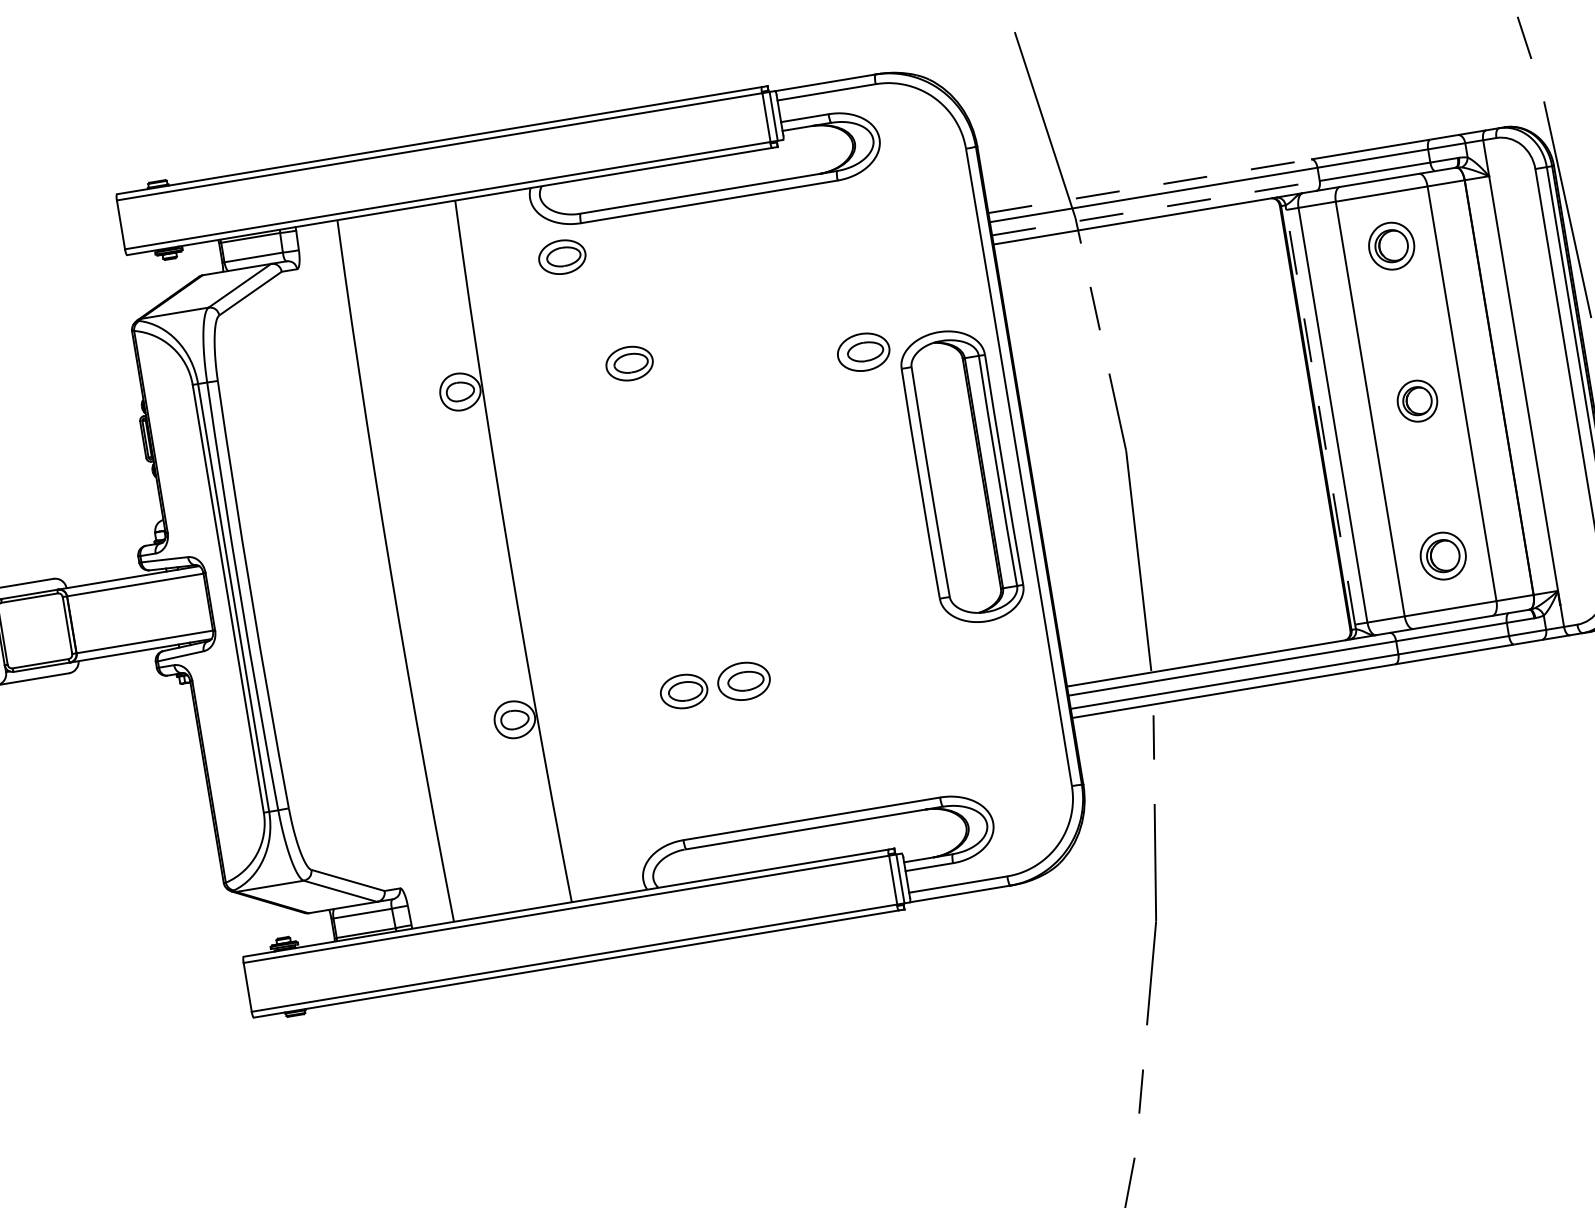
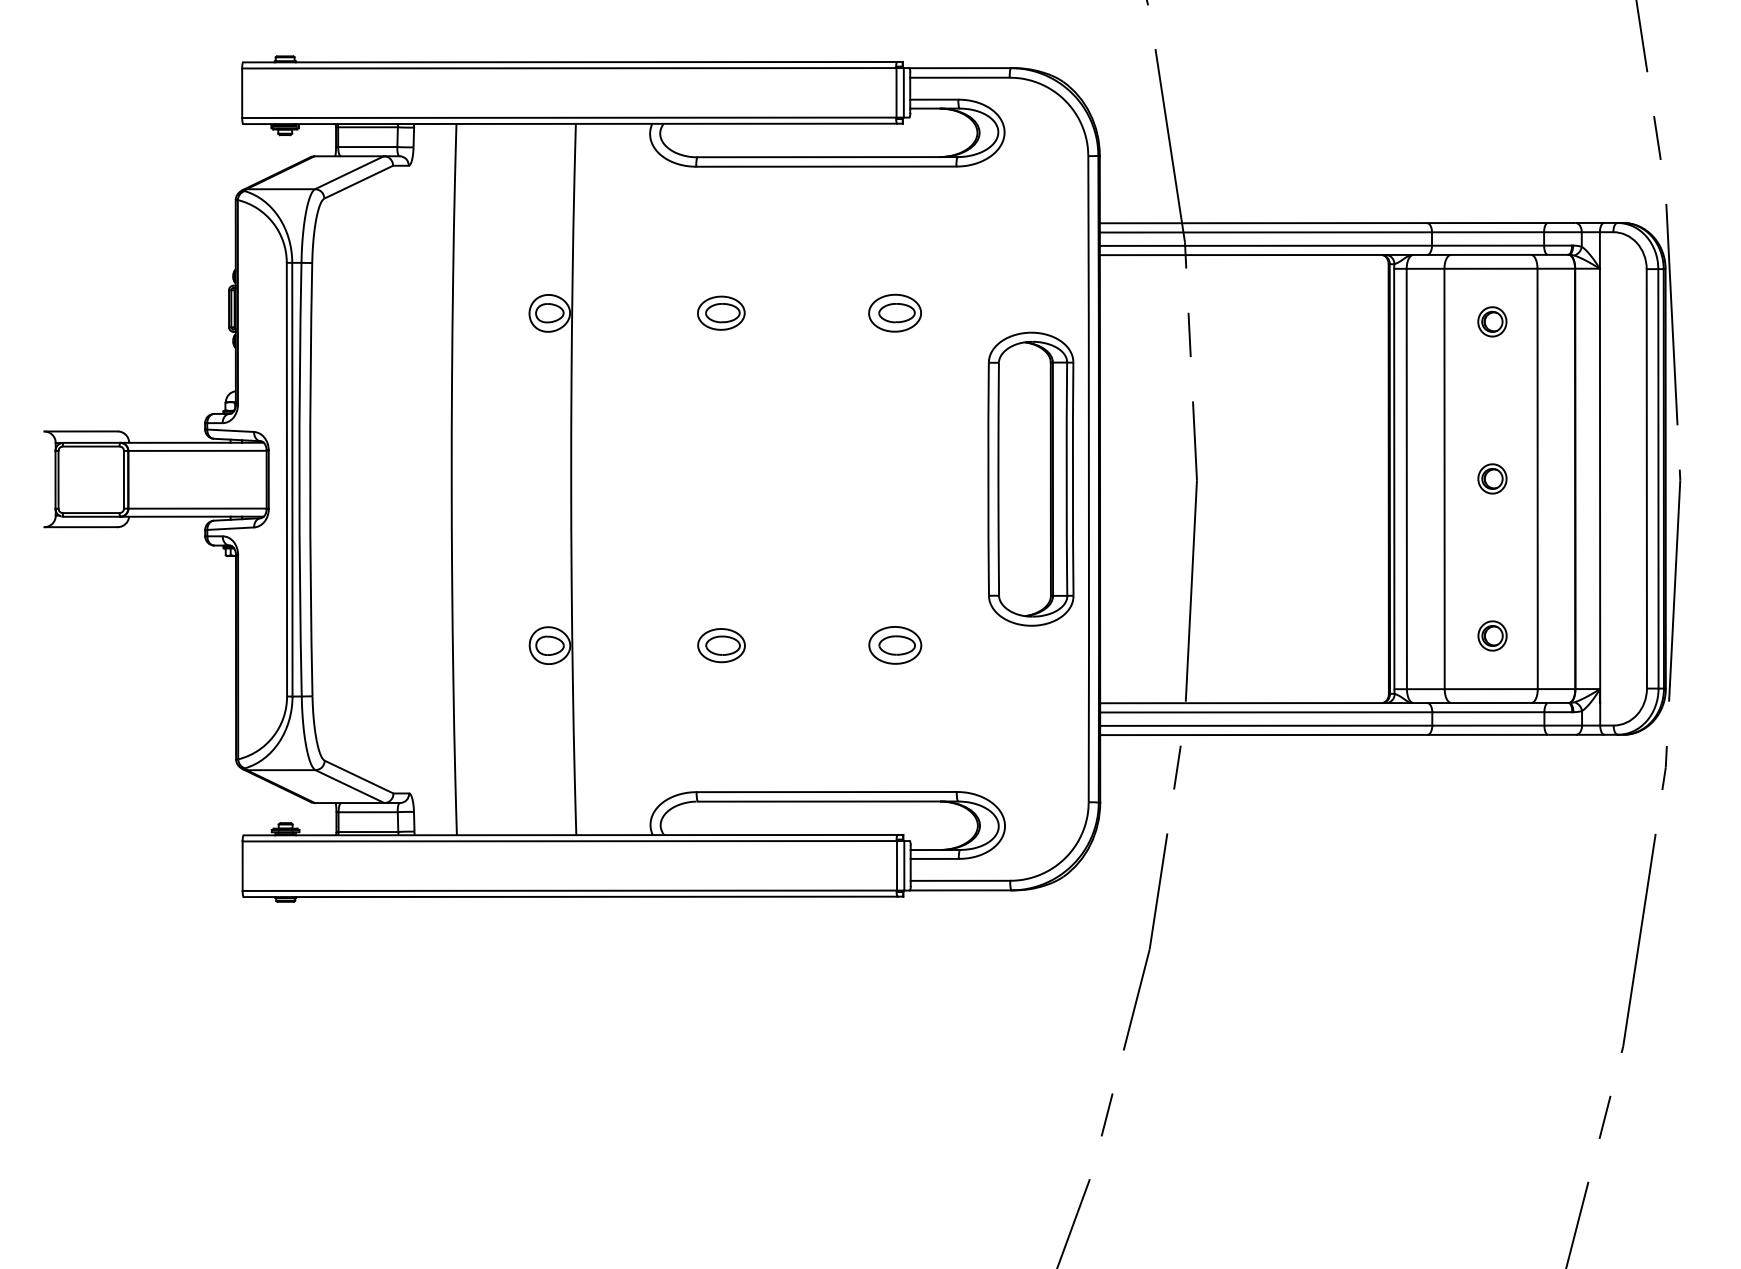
line: (1149, 186) -> (1263, 223), dashed -> solid
line: (1156, 207) -> (1266, 245), dashed -> solid
part: (1391, 245) -> (1492, 321), size x0.62
part: (562, 256) -> (672, 196), removed
part: (862, 351) -> (894, 312), moved
part: (1417, 400) -> (1492, 478), size x0.71
line: (1320, 416) -> (1394, 478), dashed -> solid
part: (1443, 555) -> (1492, 635), size x0.62
part: (744, 681) -> (895, 645), moved

